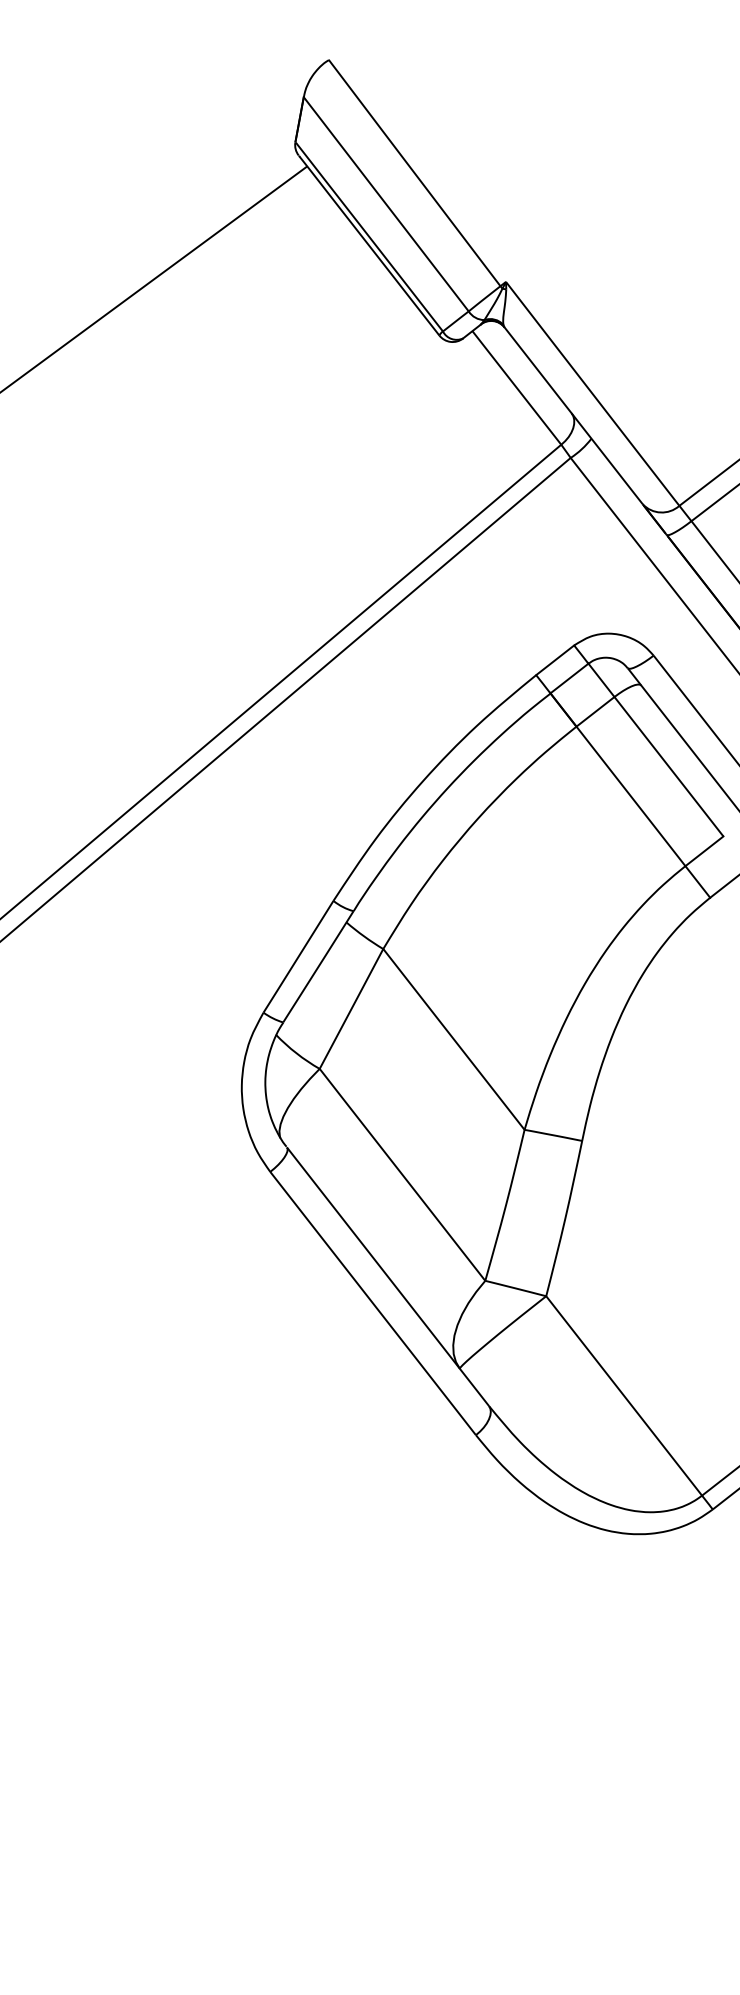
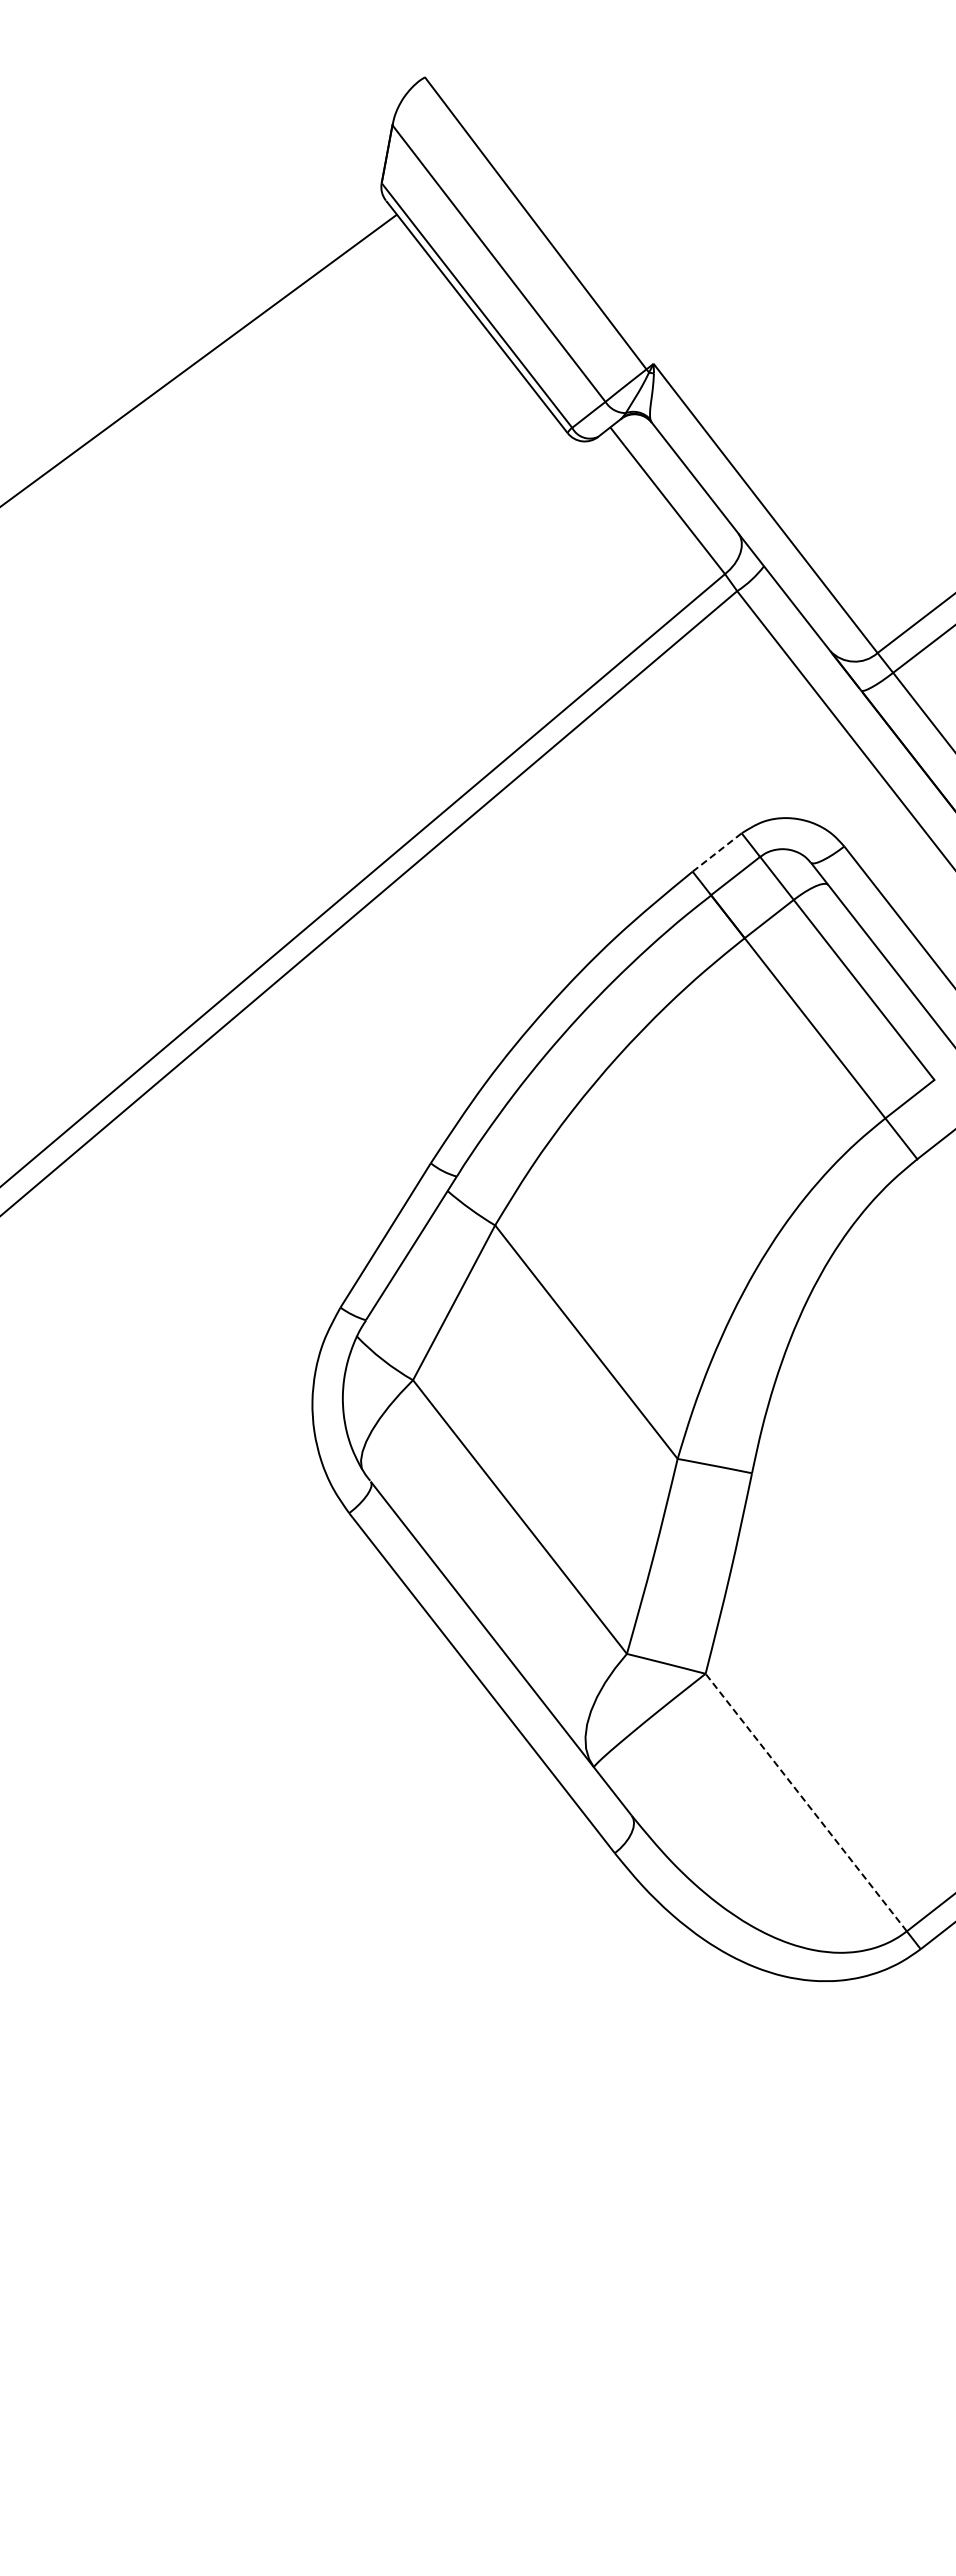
line: (555, 660) -> (717, 852), solid -> dashed
line: (623, 1395) -> (805, 1802), solid -> dashed

